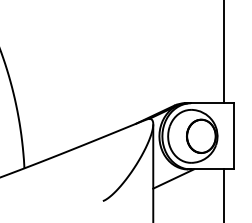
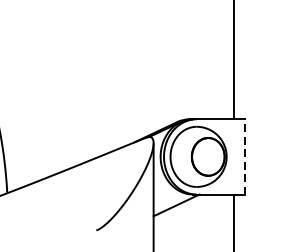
line: (233, 135) -> (244, 155), solid -> dashed

